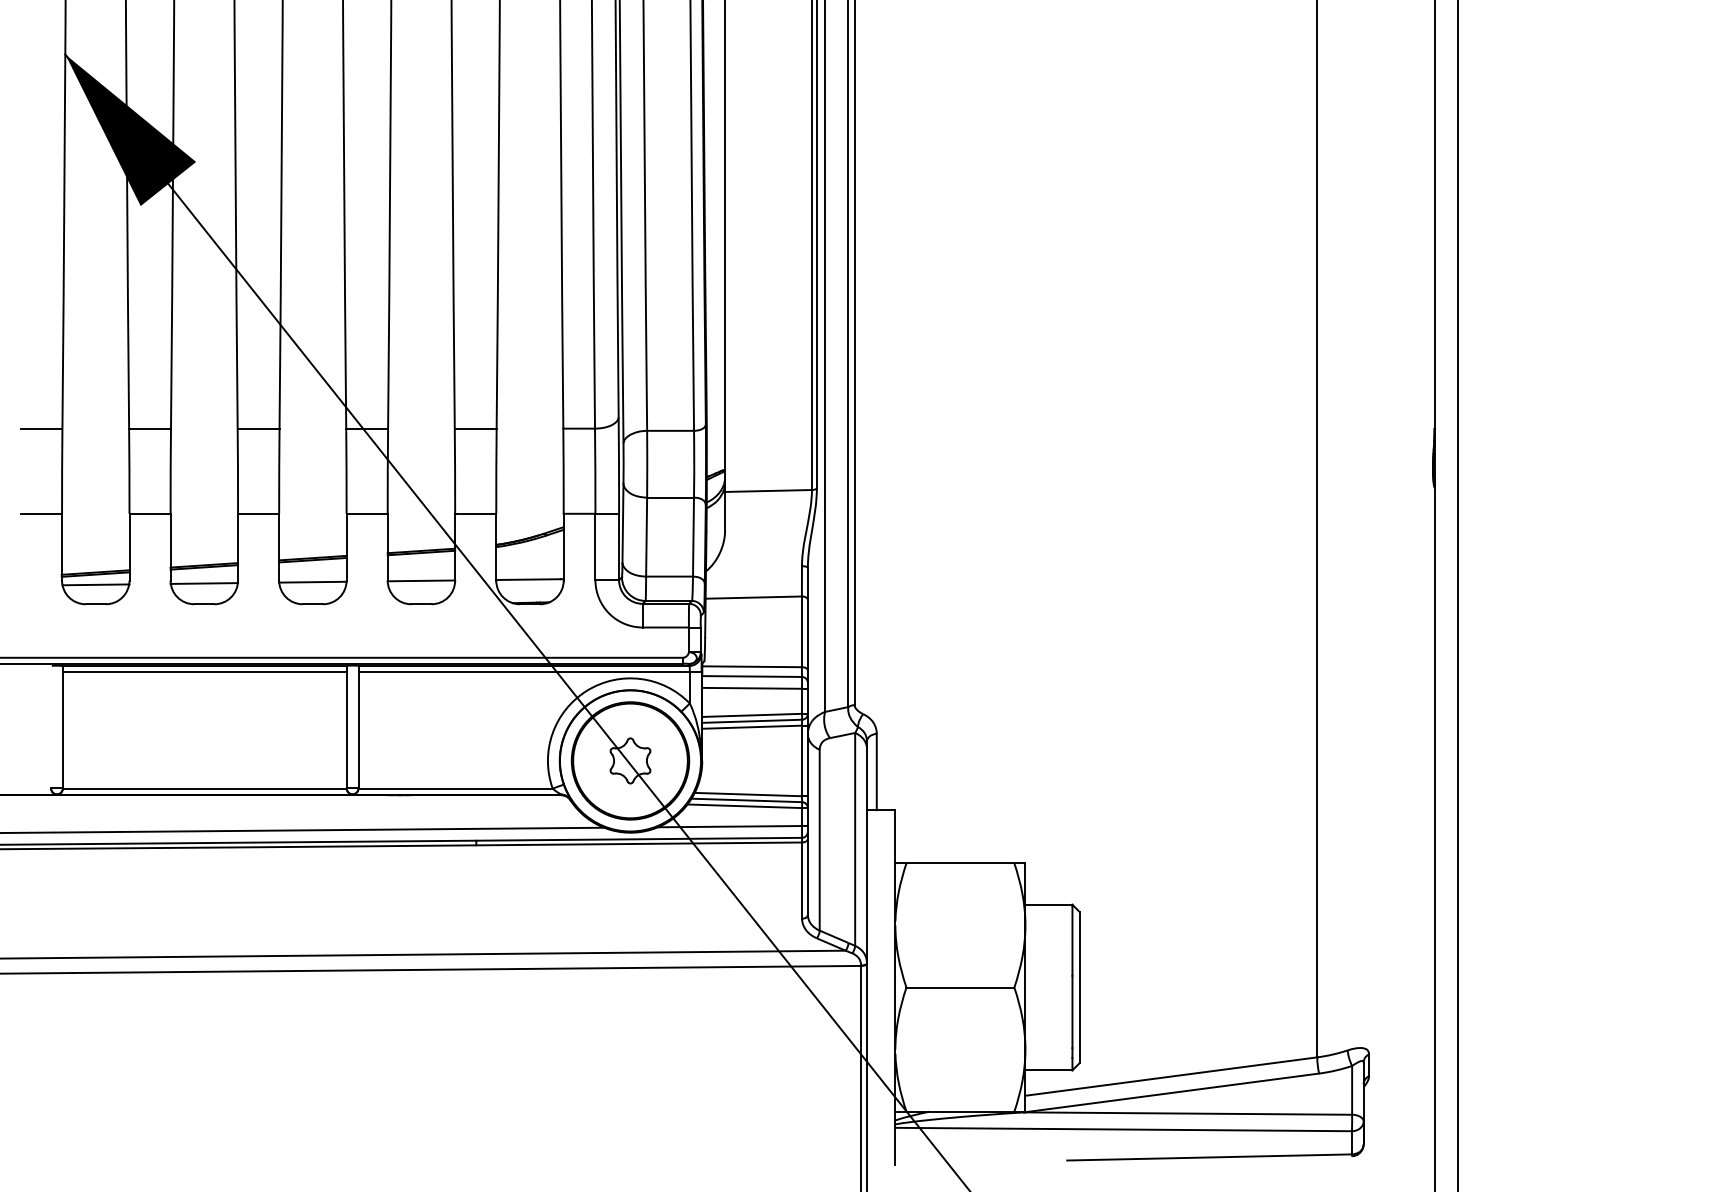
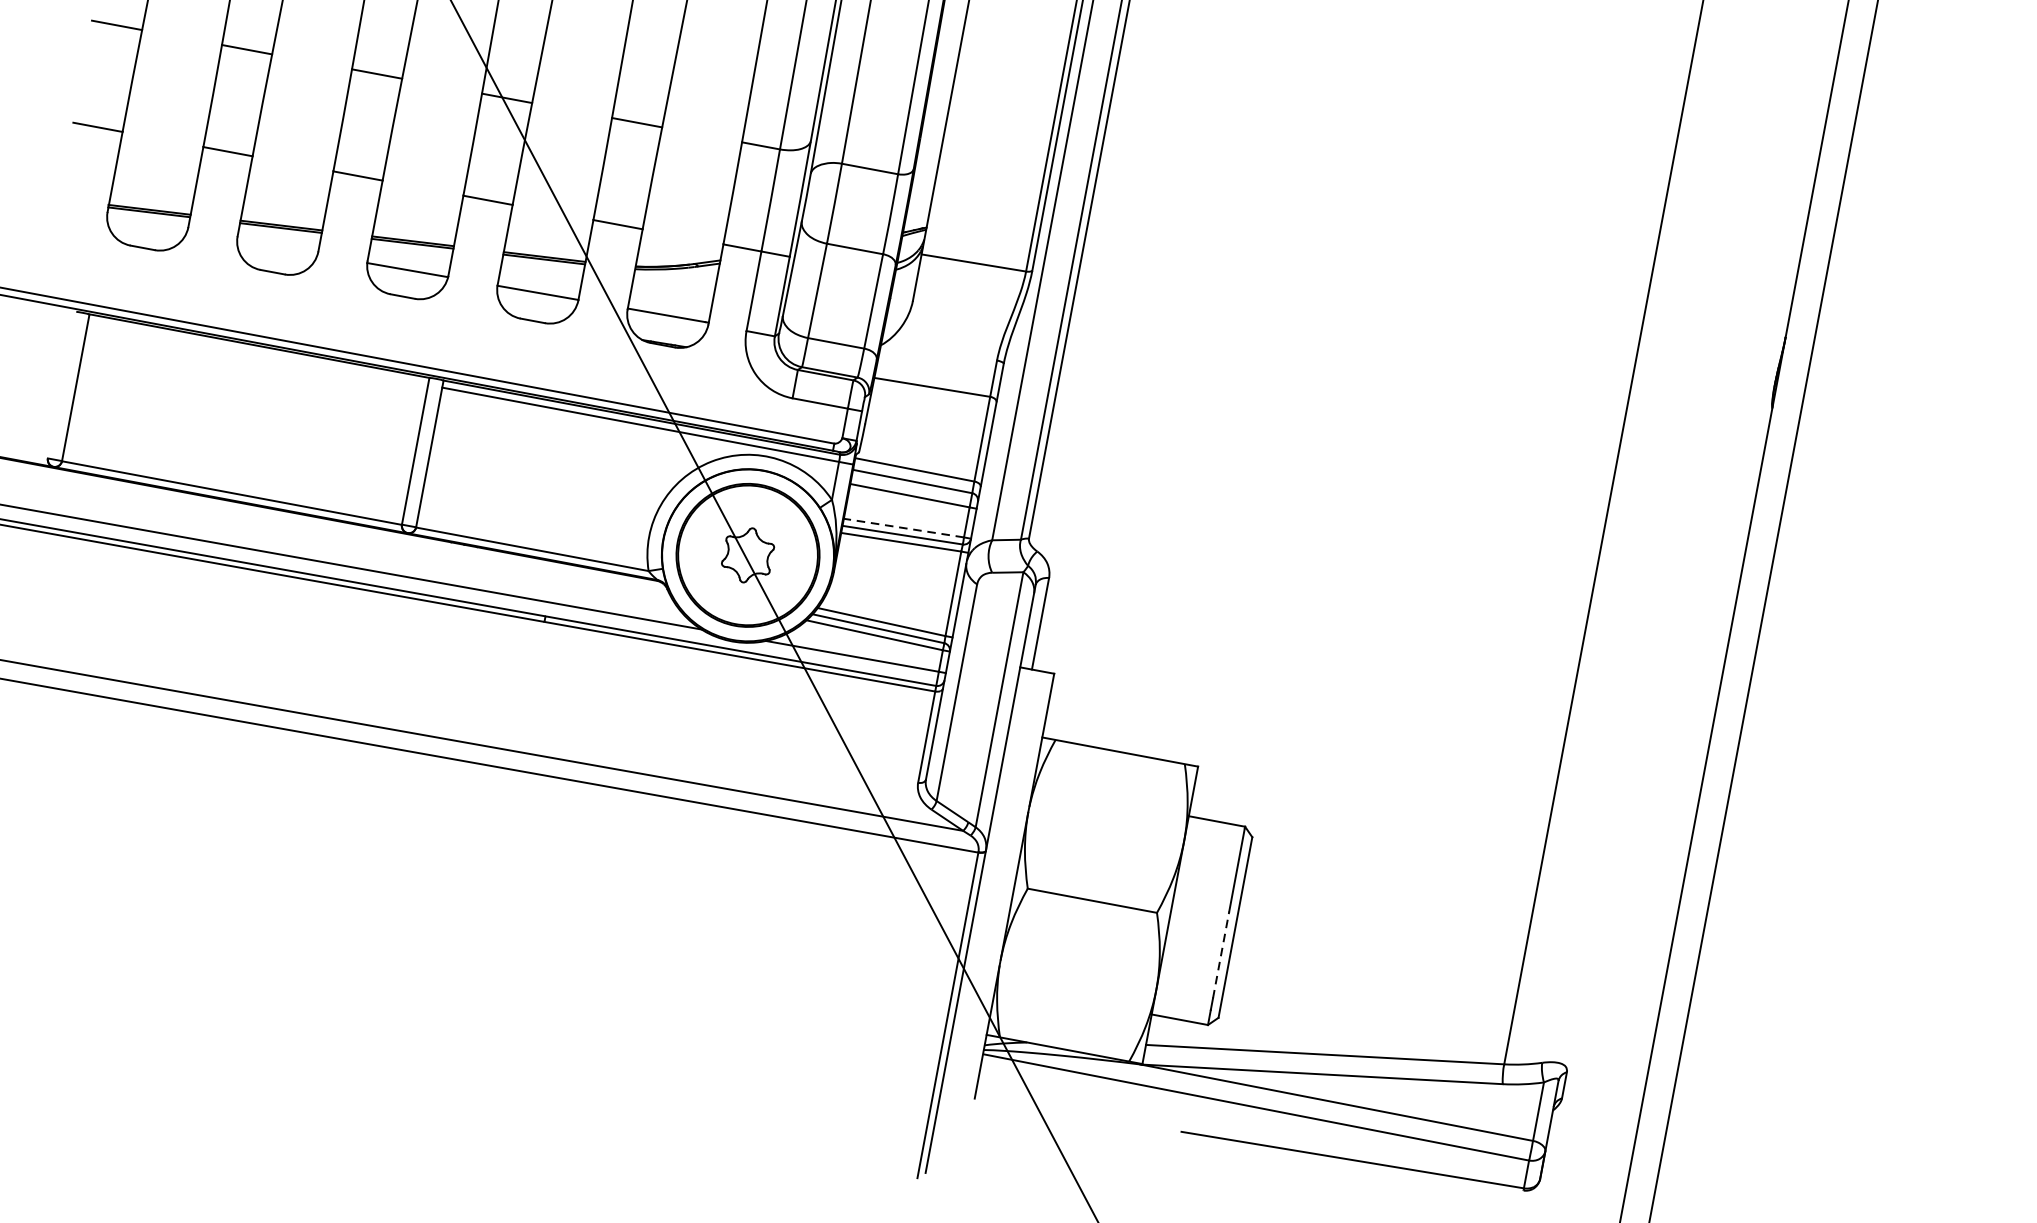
line: (204, 583) -> (277, 247), removed
line: (95, 584) -> (146, 224), removed
line: (204, 671) -> (257, 352), removed
line: (752, 715) -> (904, 528), solid -> dashed
line: (1072, 1011) -> (1221, 954), solid -> dashed

